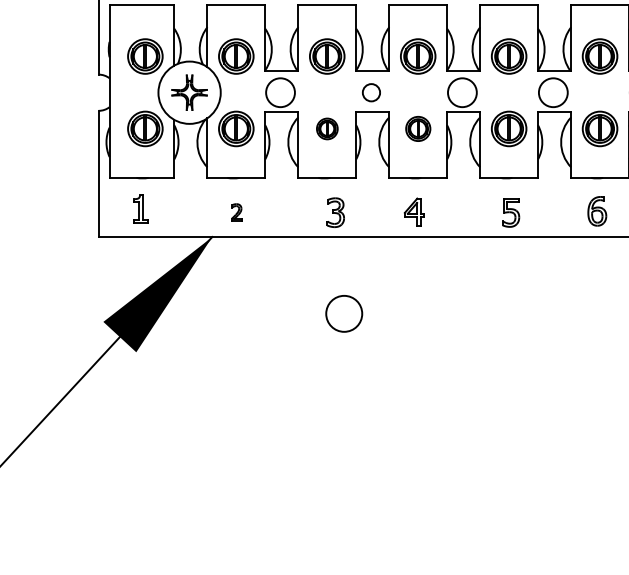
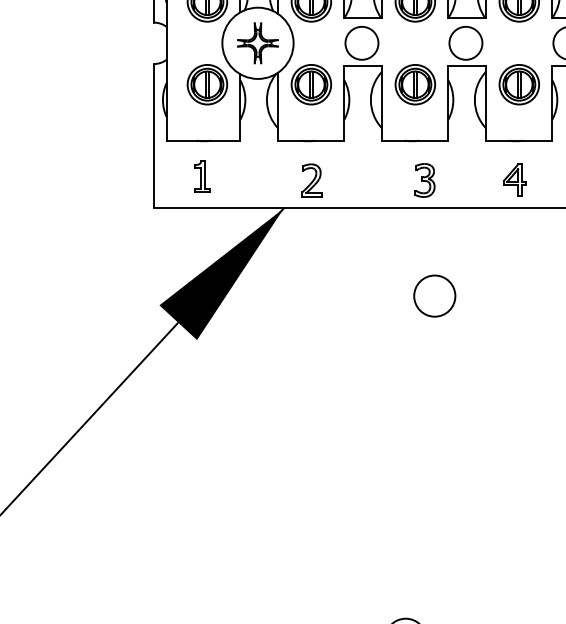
circle: (371, 92) -> (465, 43), size x1.67
part: (327, 128) -> (415, 84), size x1.67
part: (418, 128) -> (519, 84), size x1.43
part: (236, 212) -> (311, 180), size x1.67

